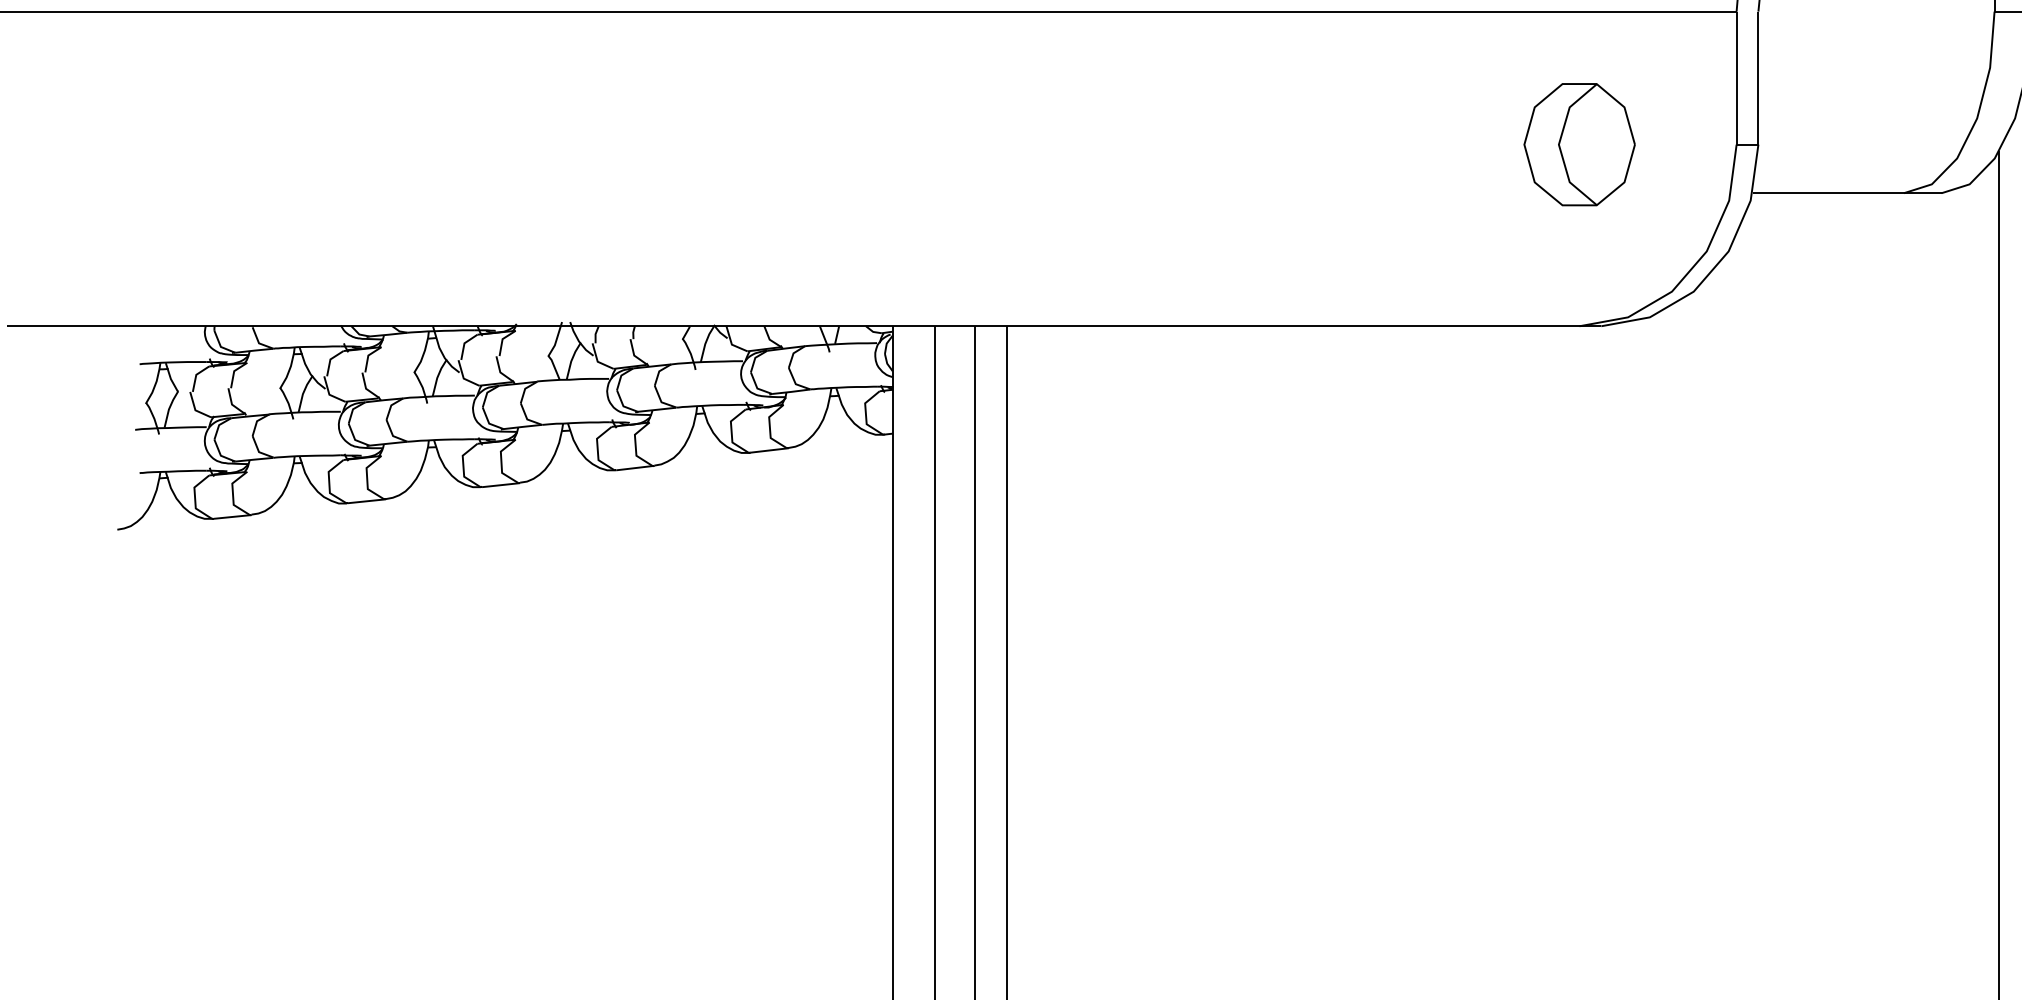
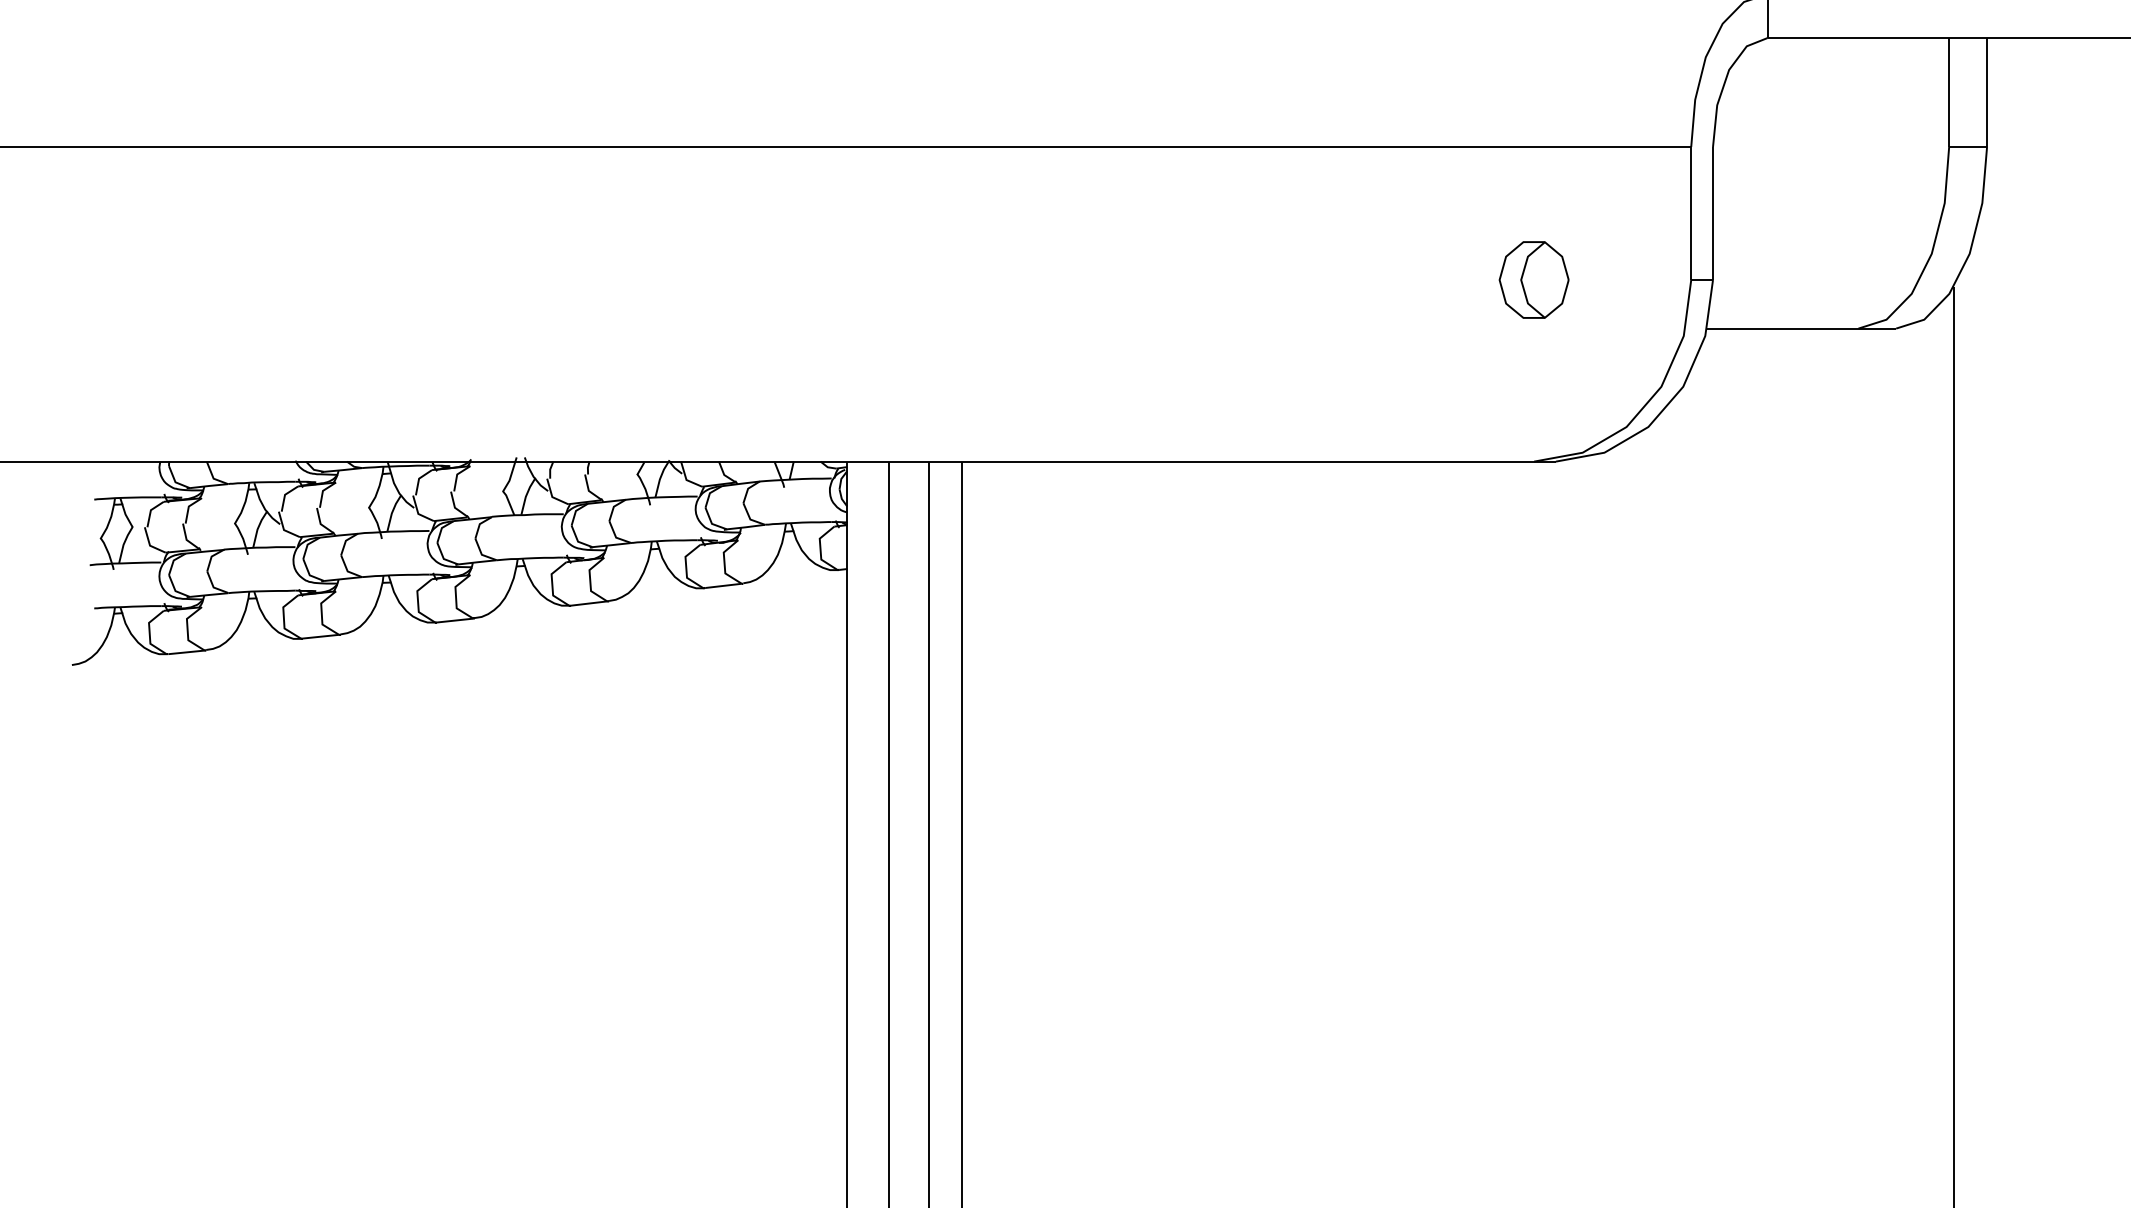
part: (1578, 144) -> (1533, 279), size x0.62

